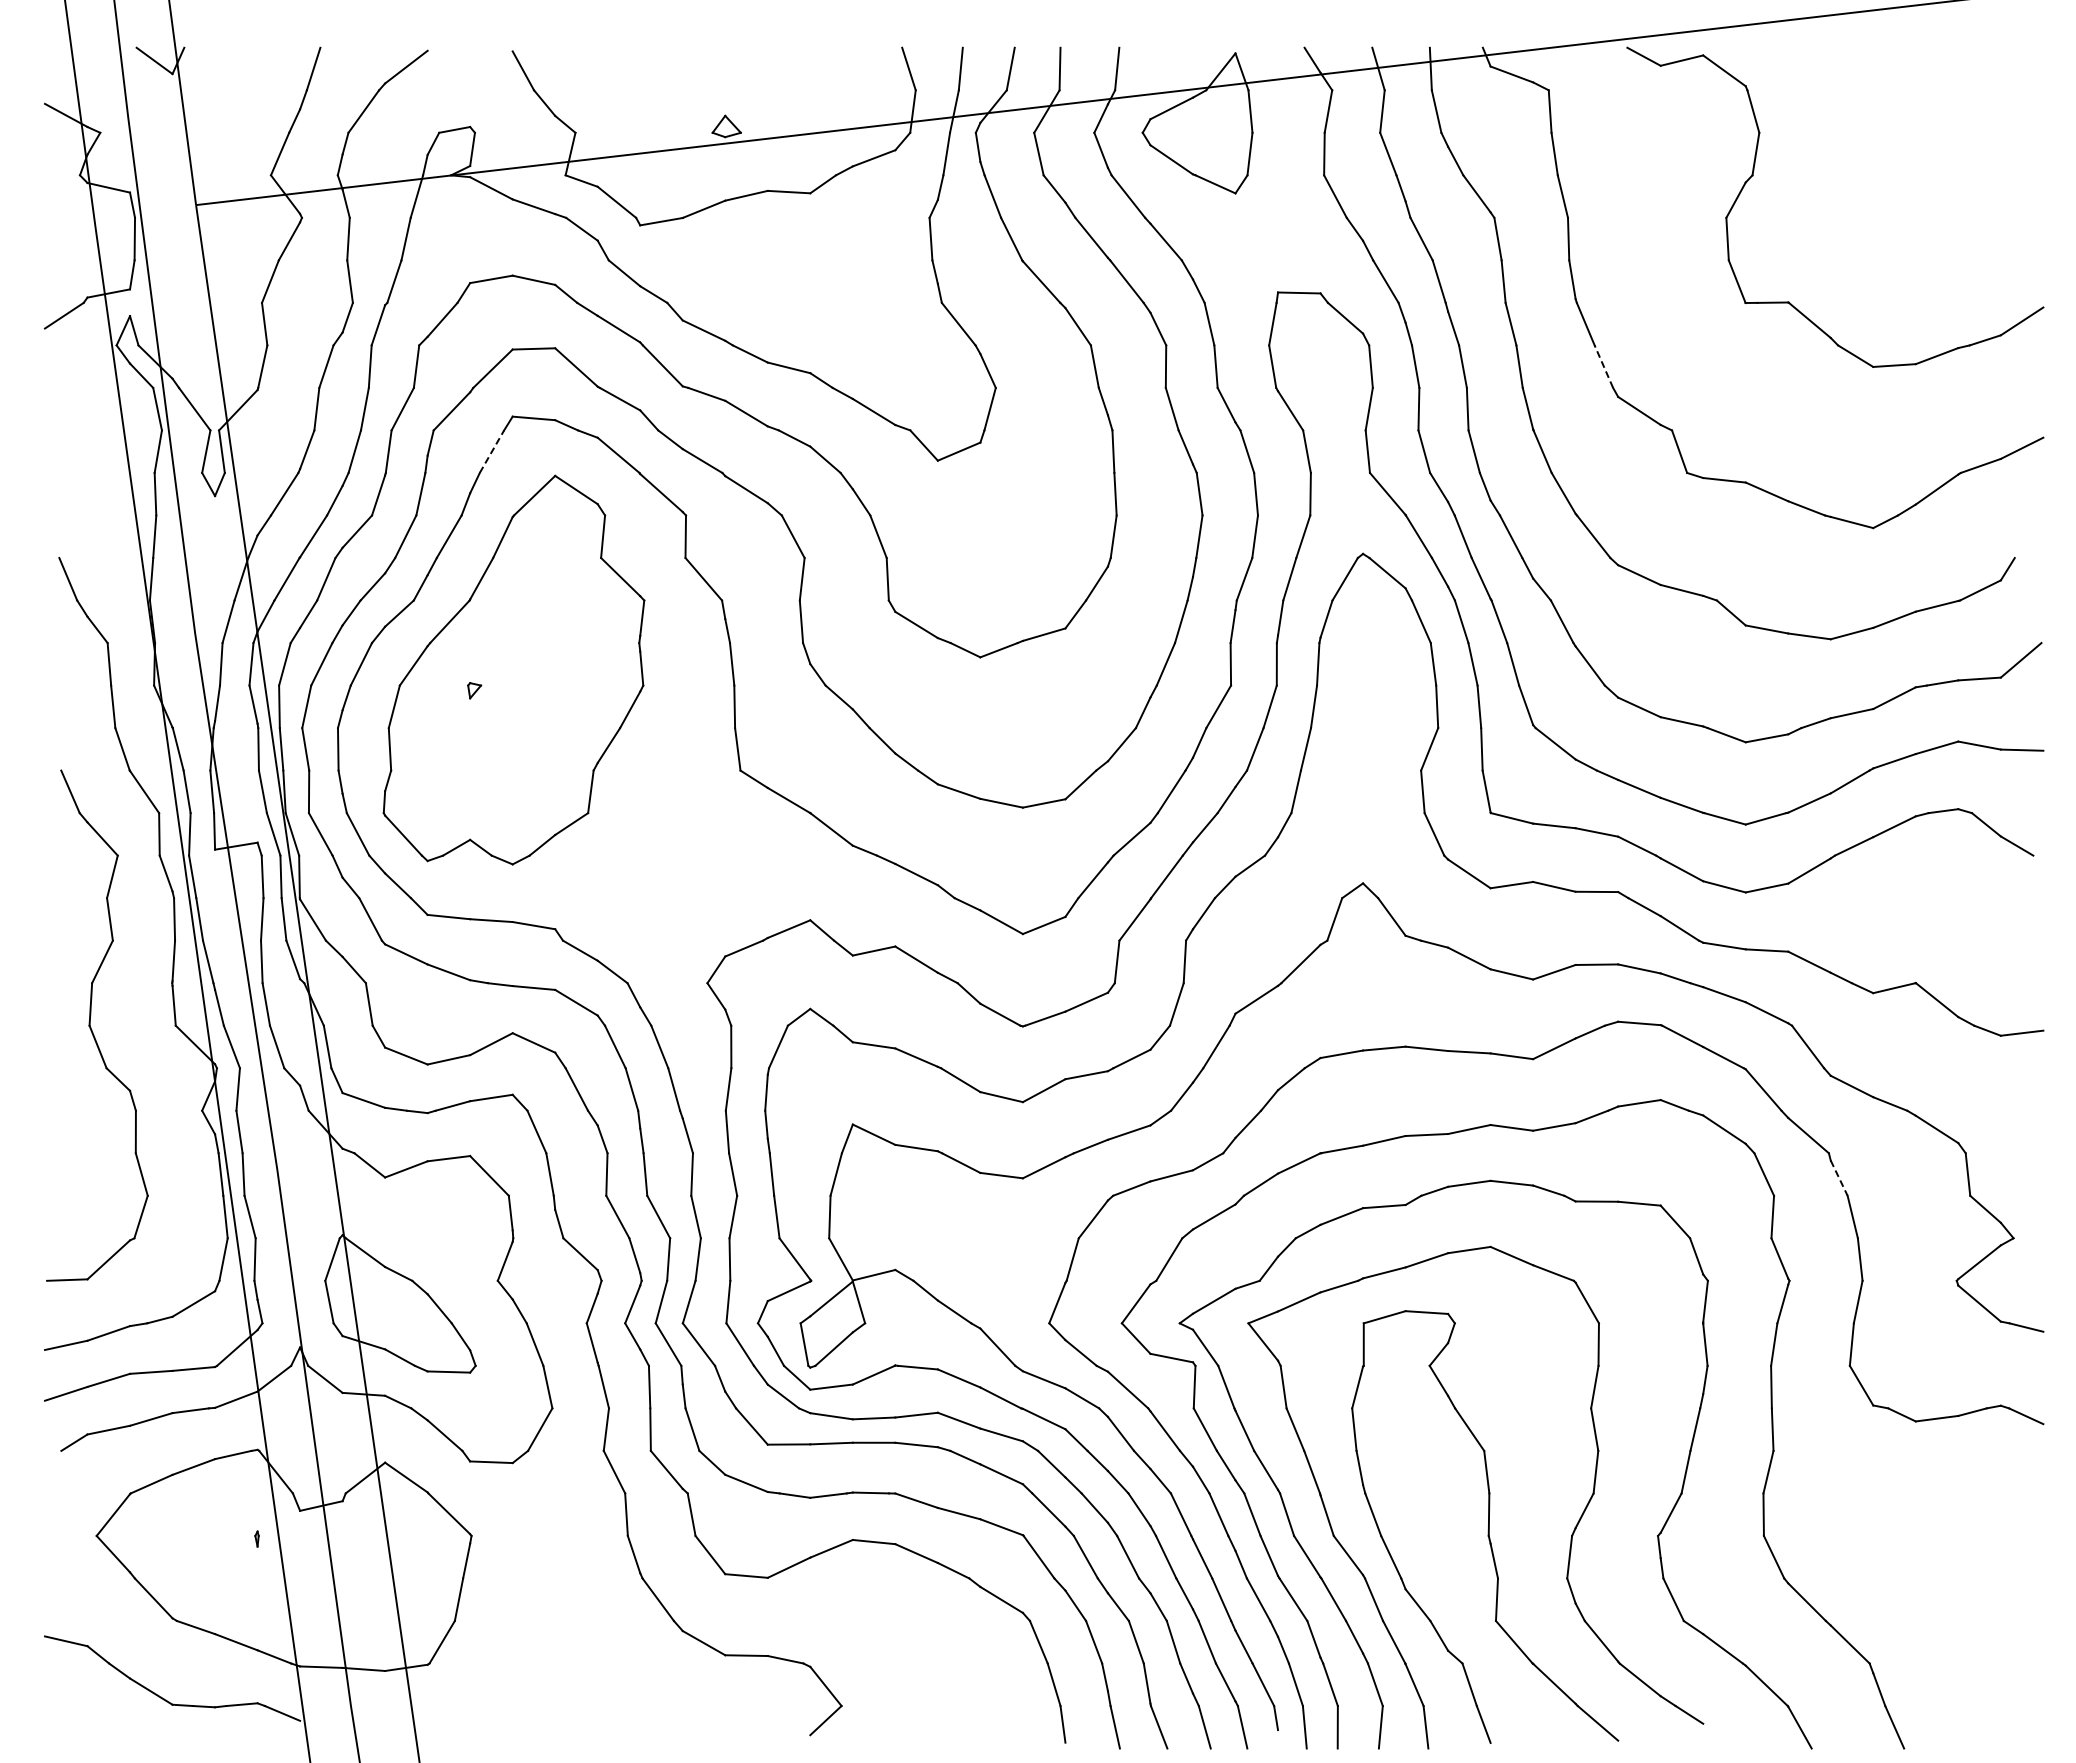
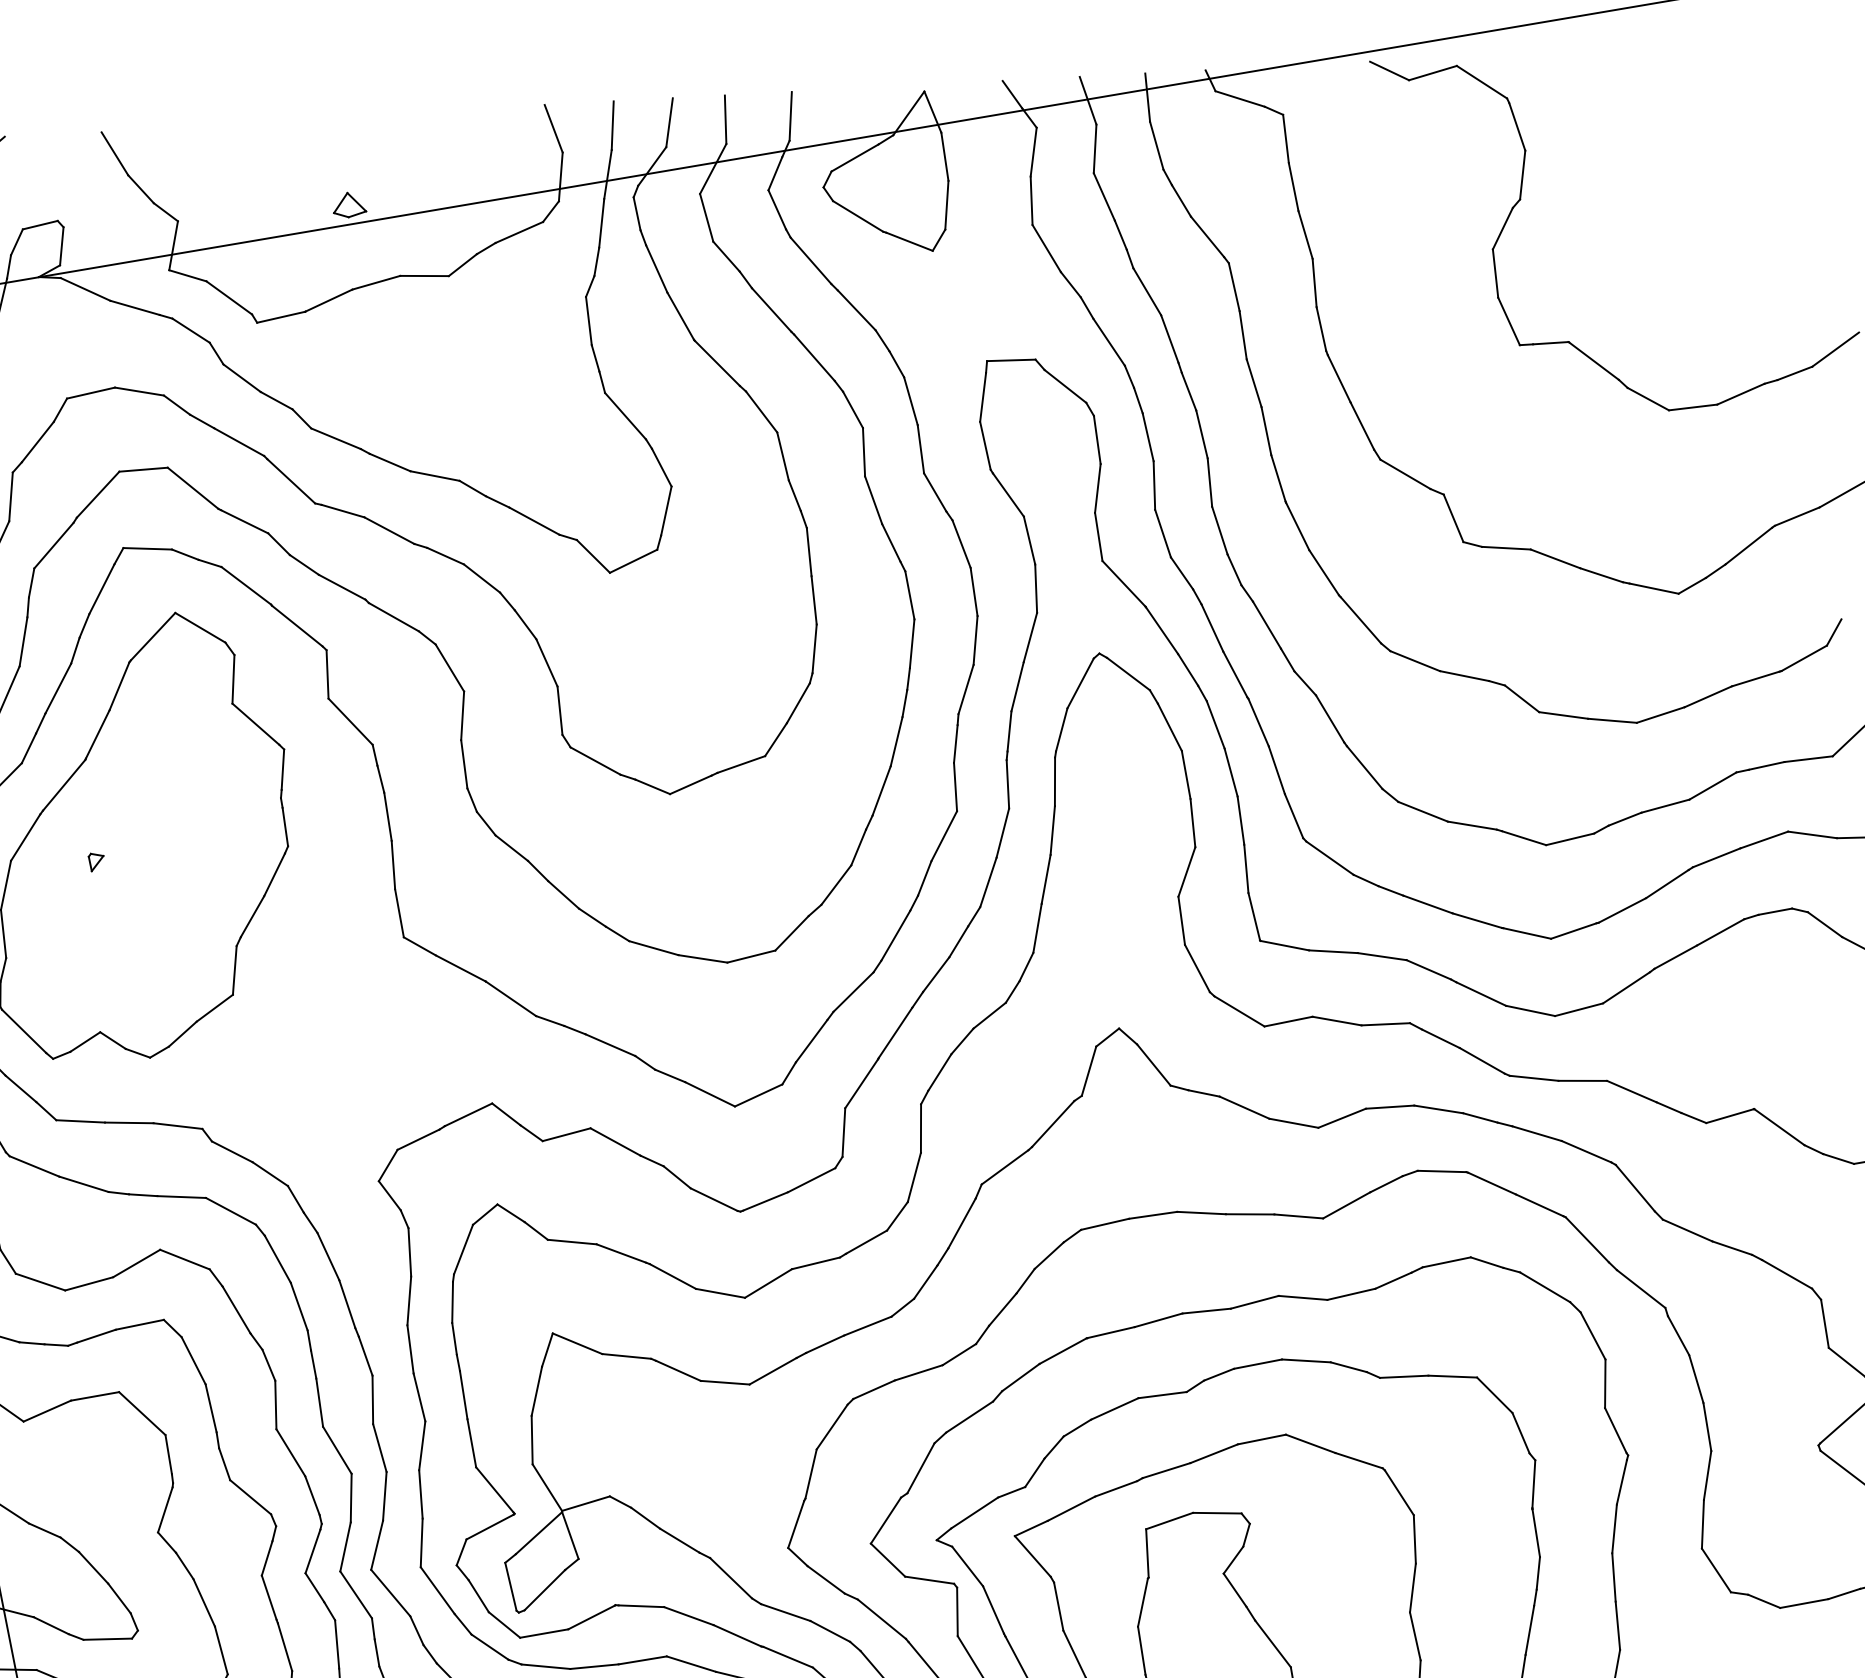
line: (1603, 366) -> (1361, 425), dashed -> solid
line: (492, 451) -> (102, 588), dashed -> solid
line: (1839, 1178) -> (1678, 1336), dashed -> solid

